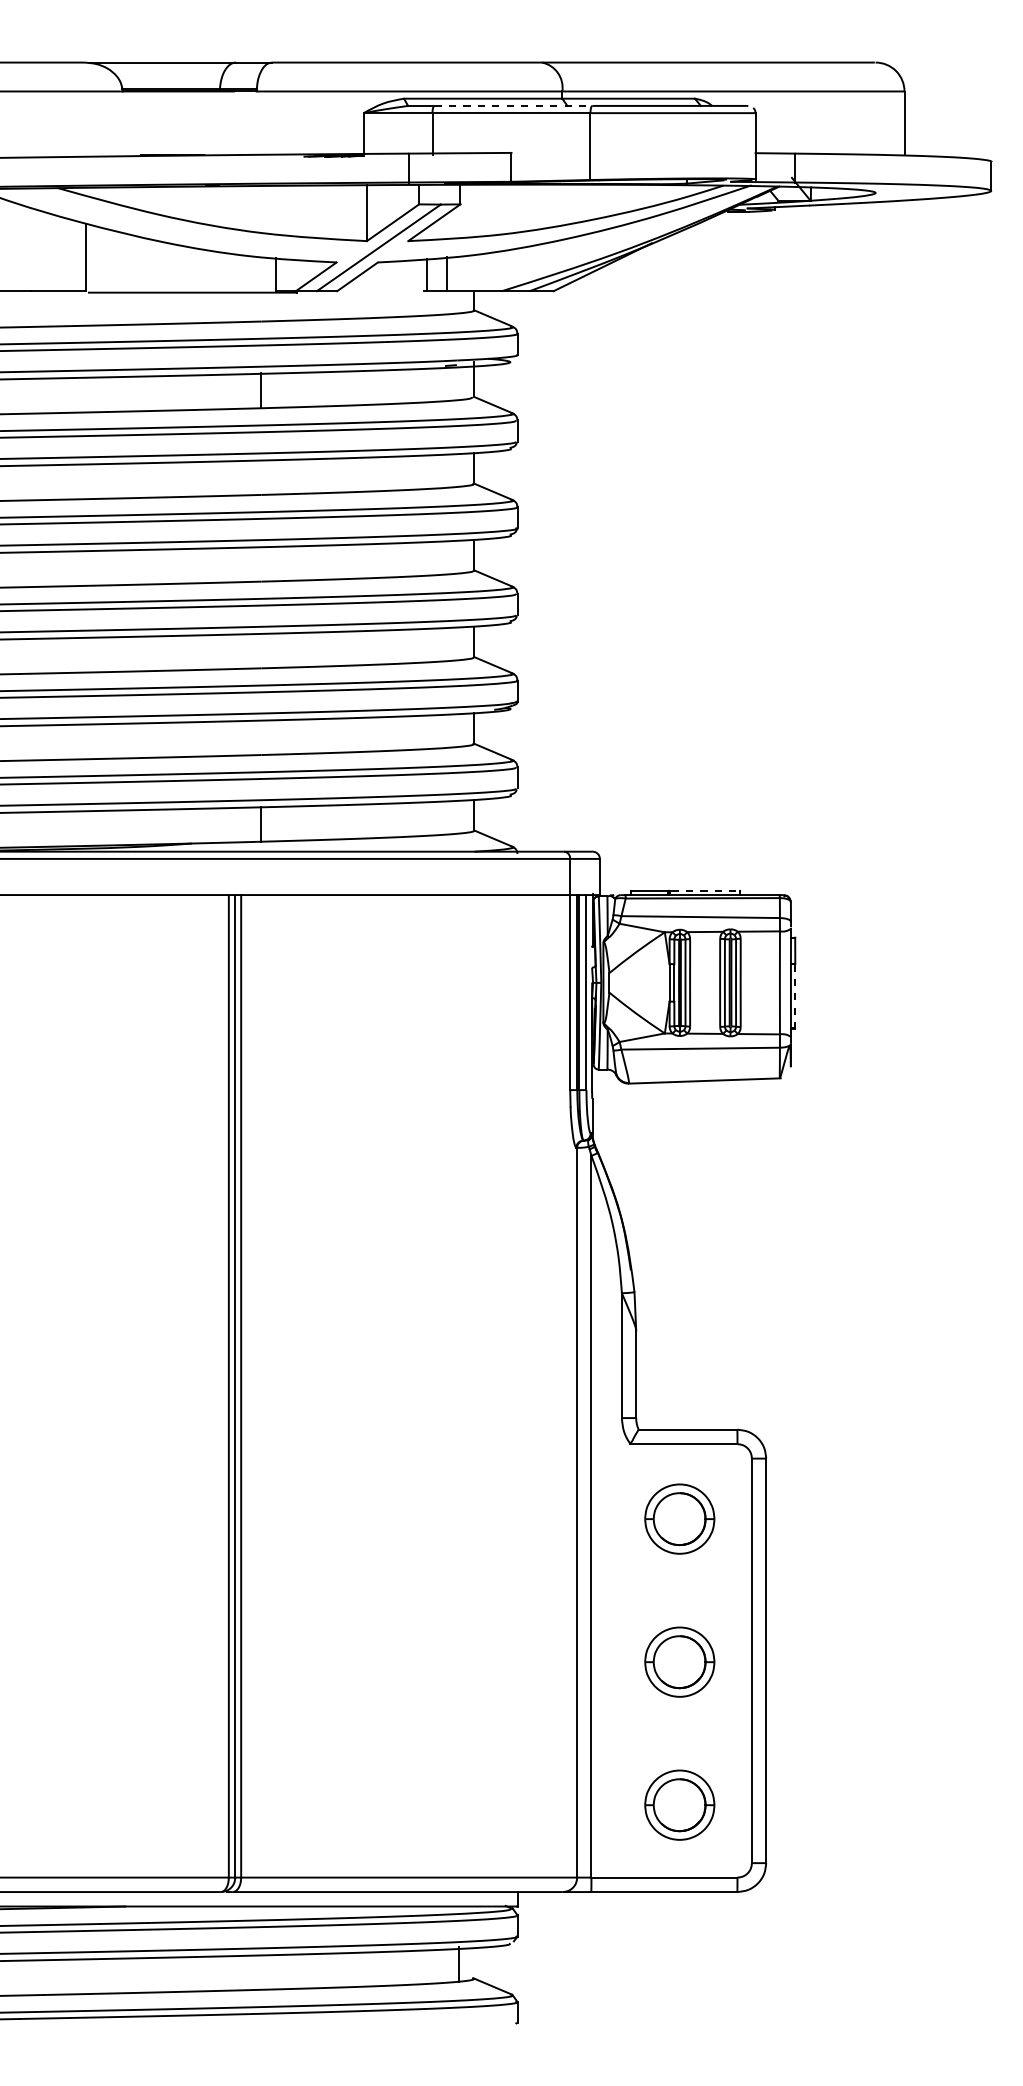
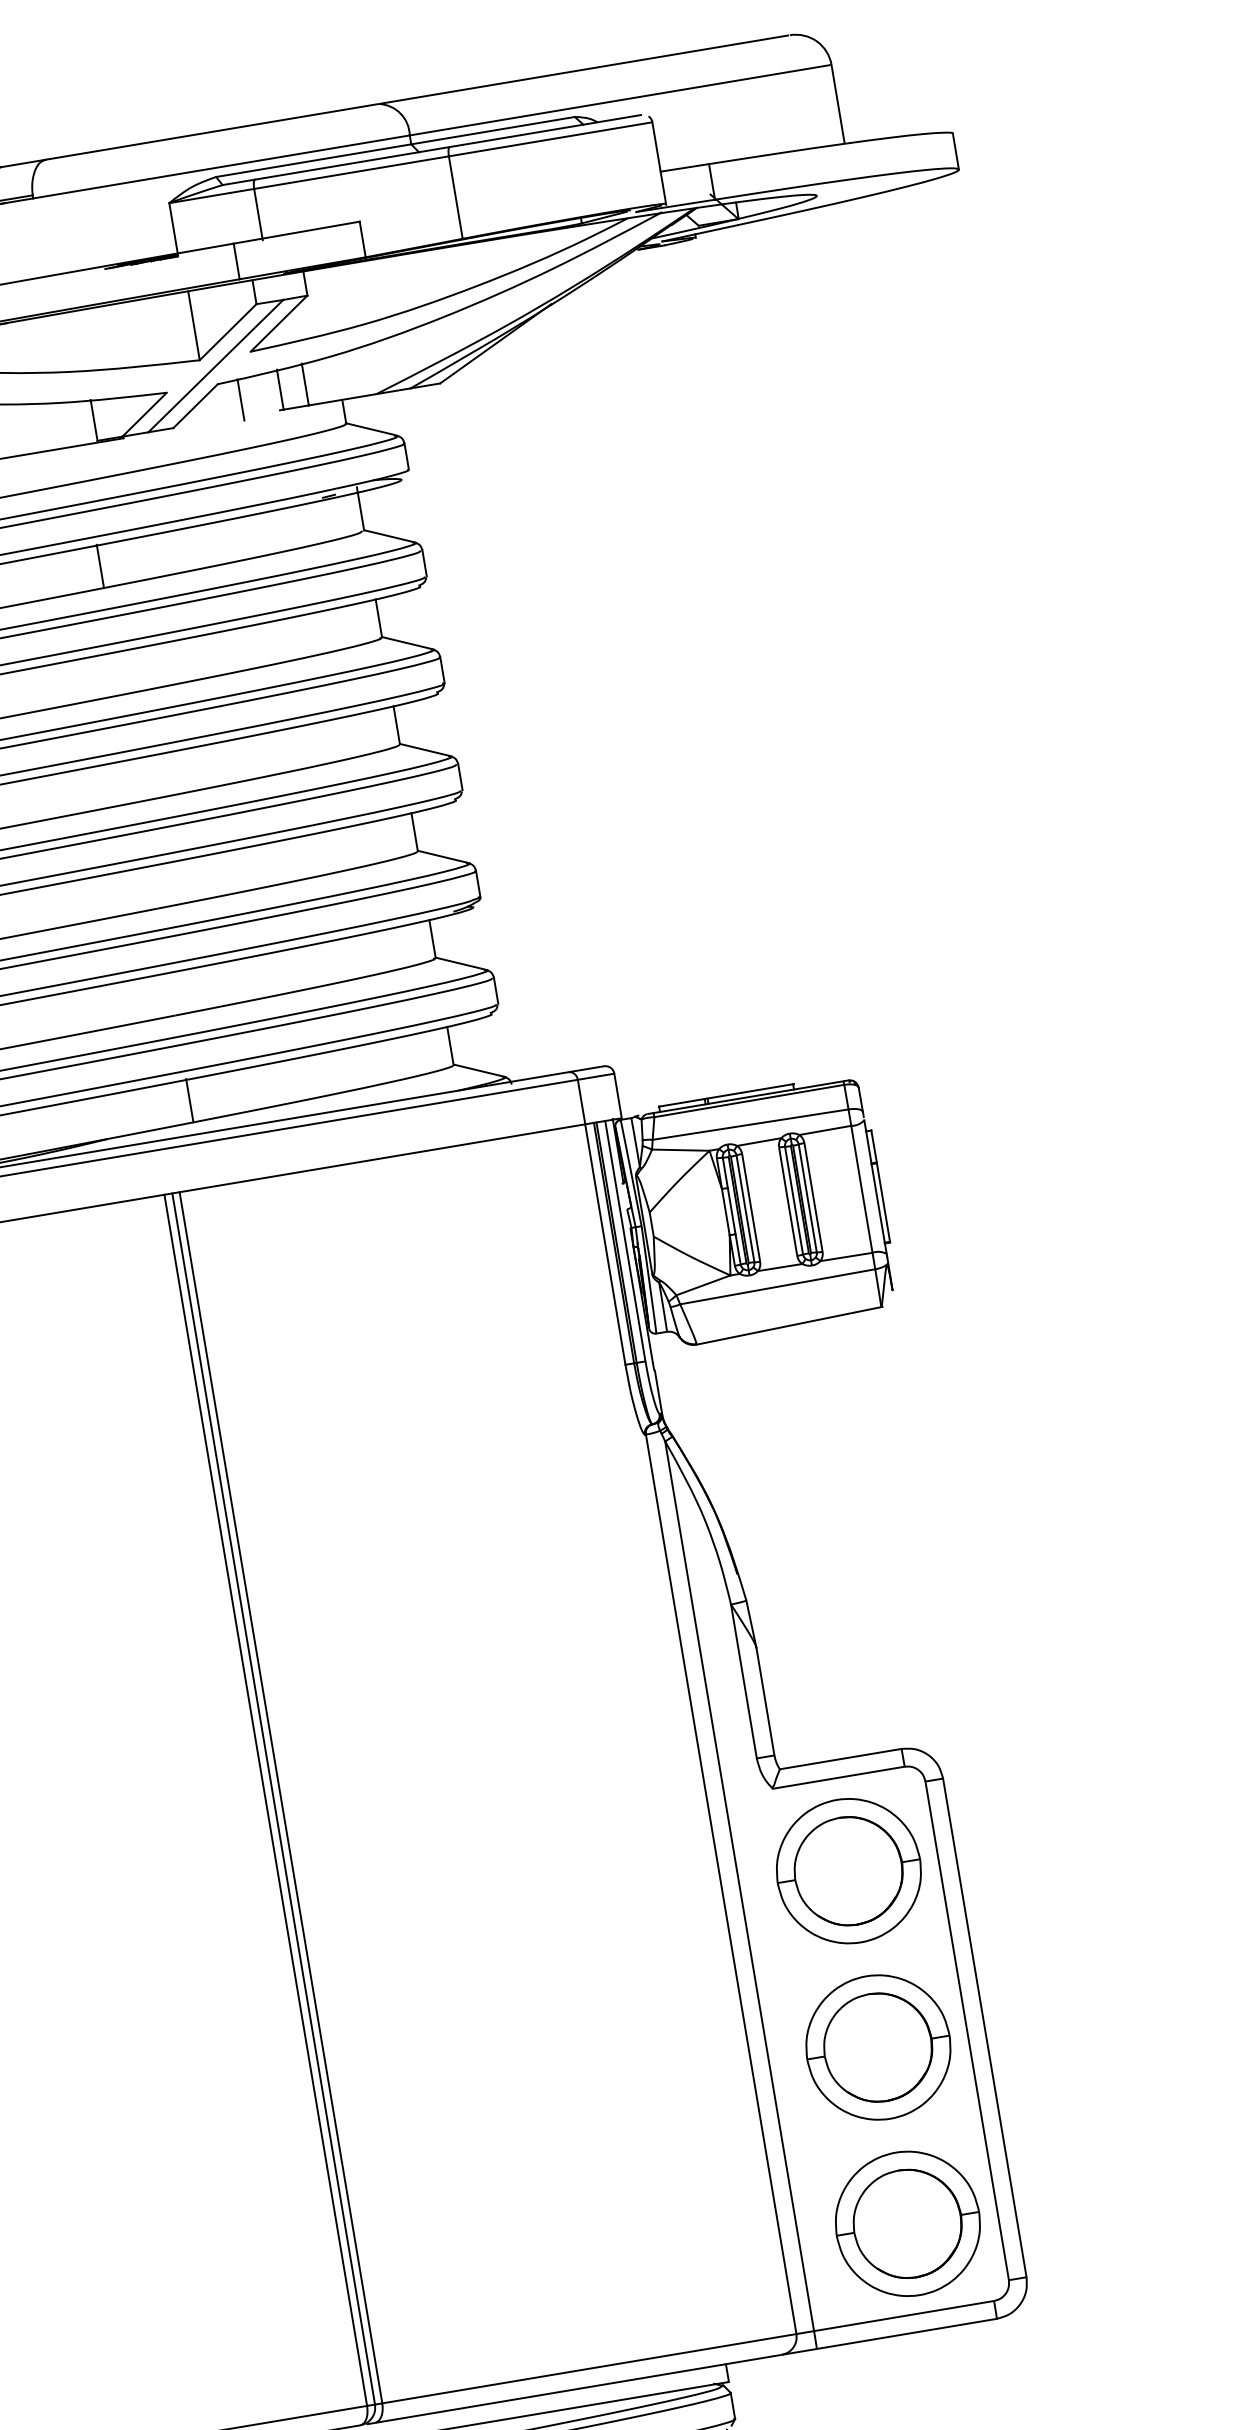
line: (513, 105) -> (352, 162), dashed -> solid
line: (394, 277) -> (241, 399), added
line: (705, 890) -> (751, 1090), dashed -> solid
line: (795, 996) -> (883, 1202), dashed -> solid
part: (679, 1518) -> (848, 1870), size x1.67
part: (679, 1661) -> (878, 2046), size x1.67
part: (679, 1804) -> (907, 2222), size x1.67

